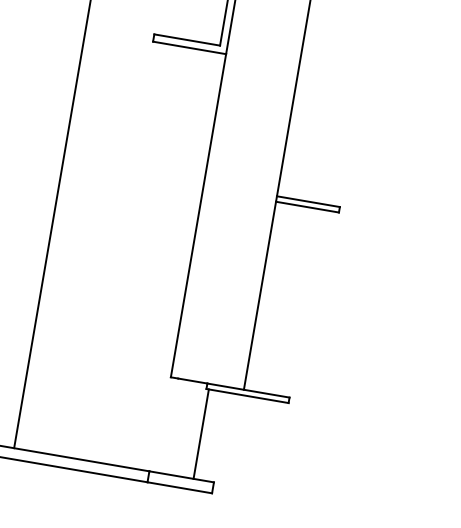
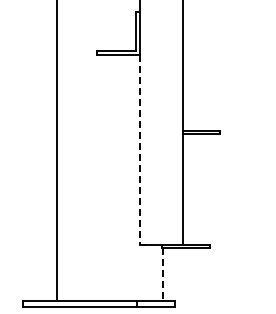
line: (199, 216) -> (140, 150), solid -> dashed
line: (200, 434) -> (162, 274), solid -> dashed

